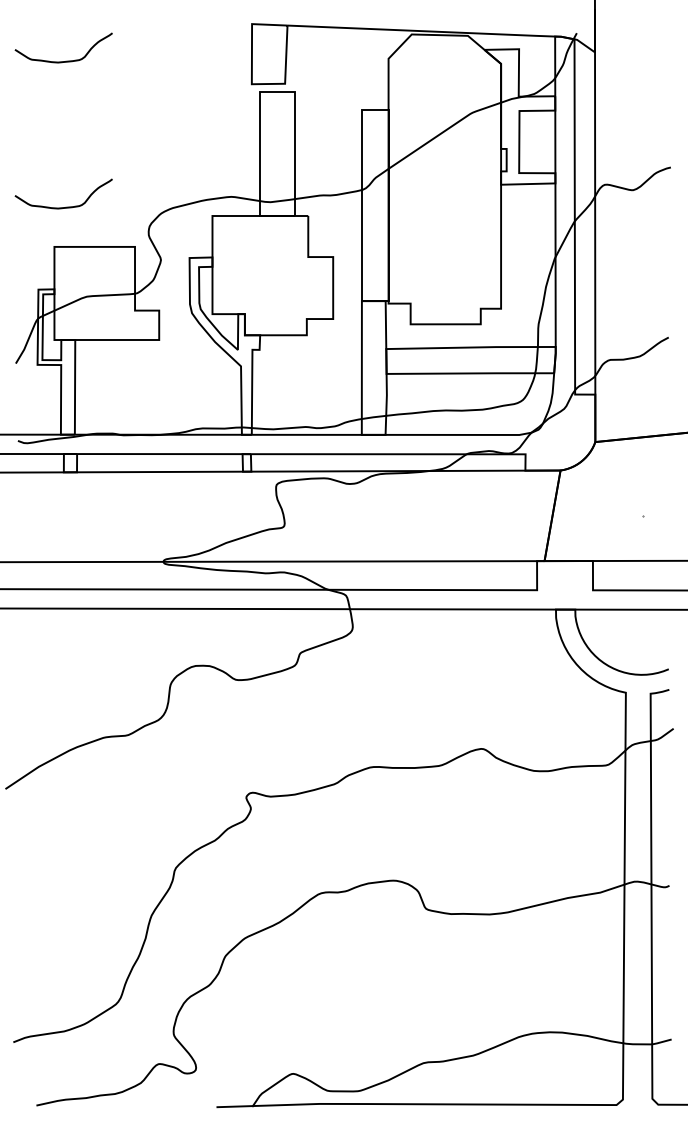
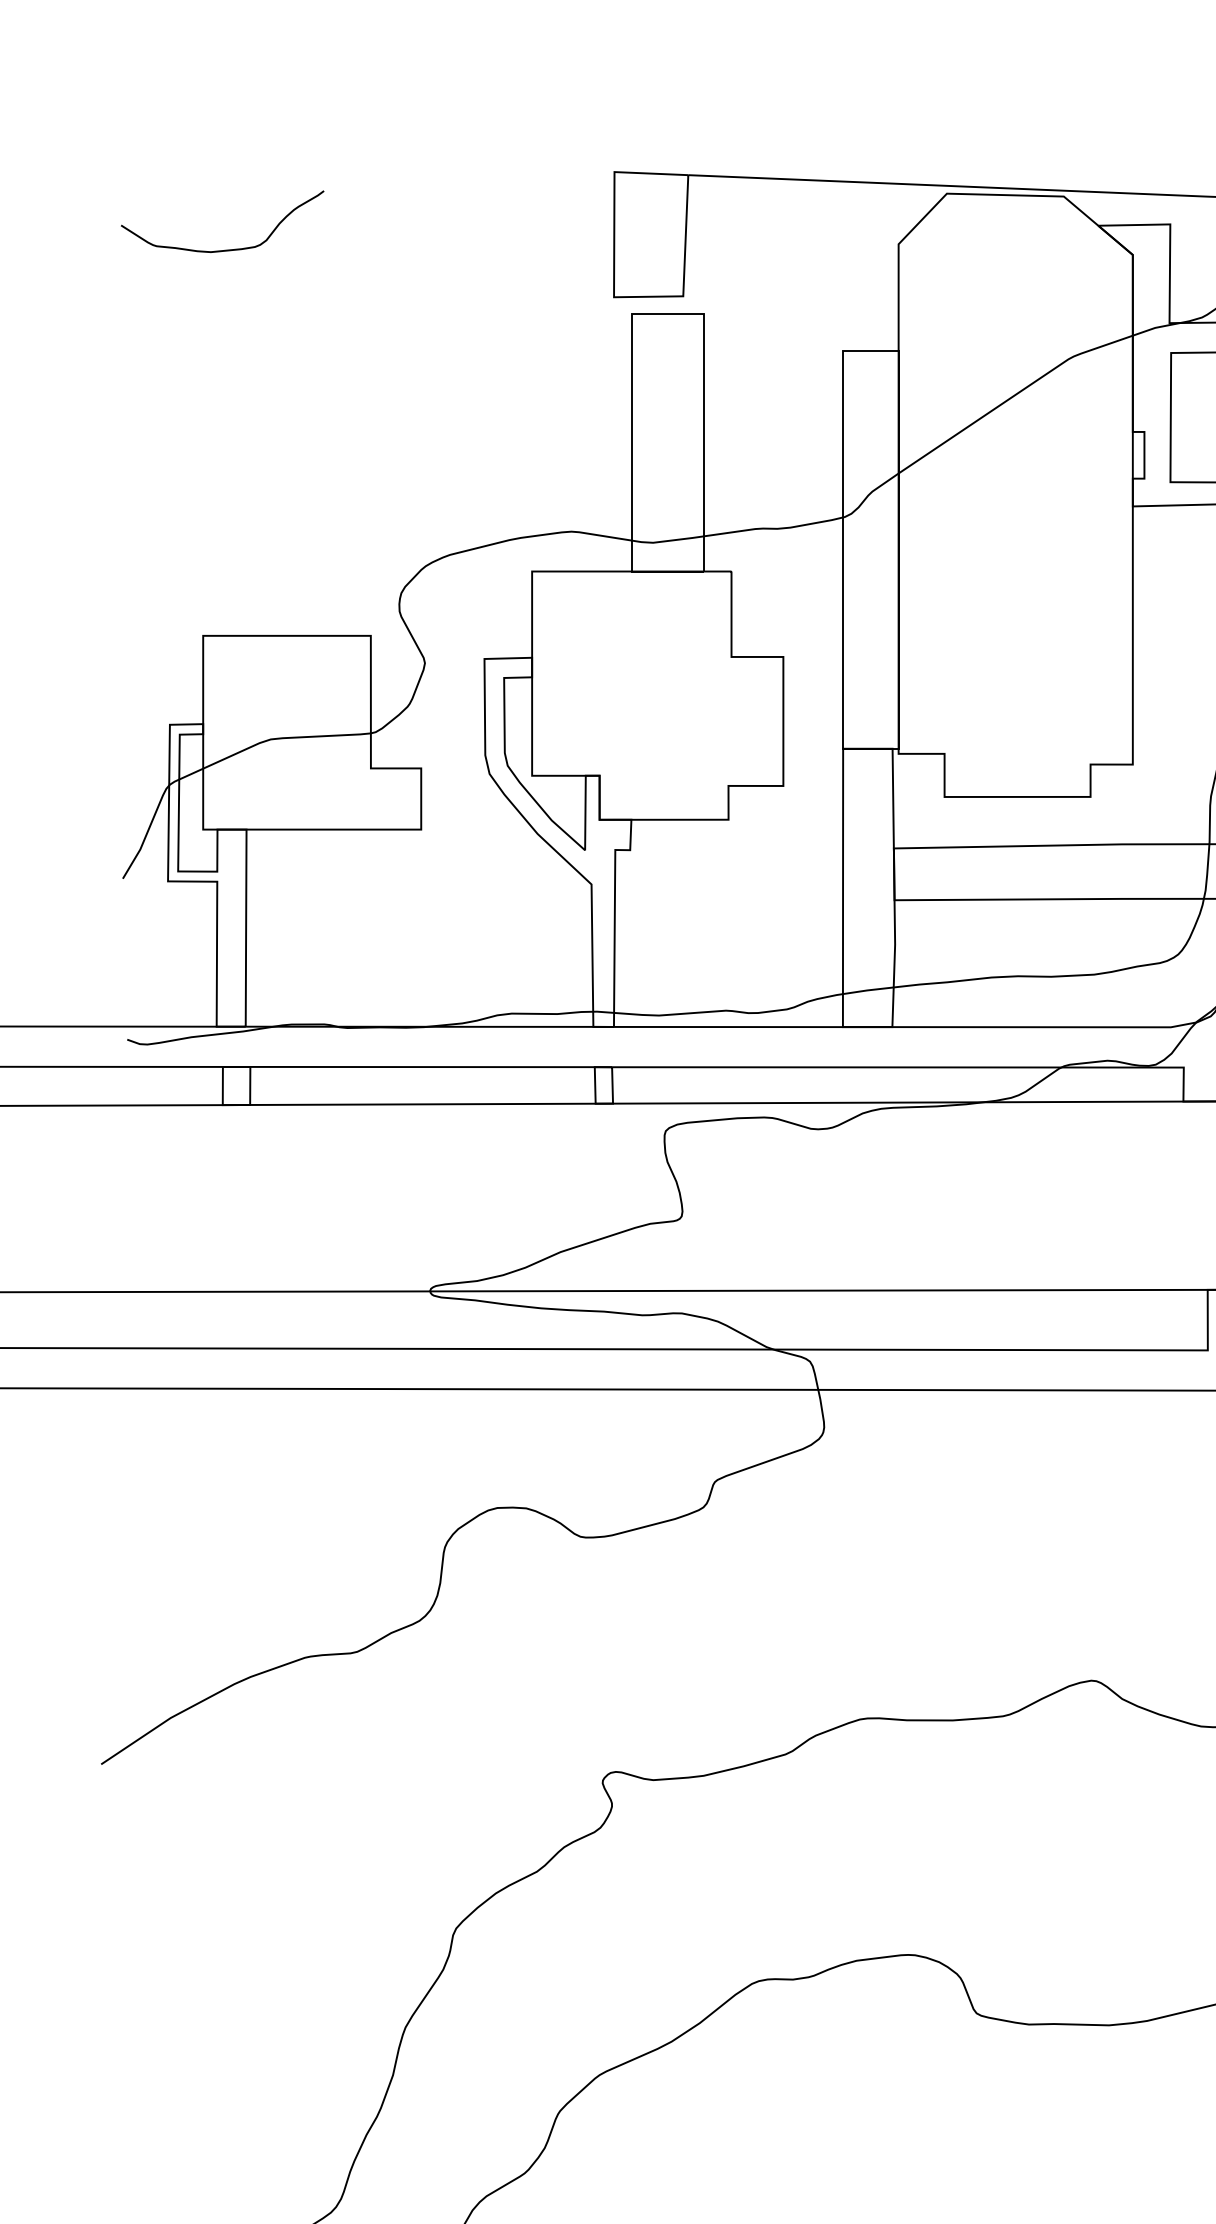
curve: (66, 206) -> (228, 551), removed

